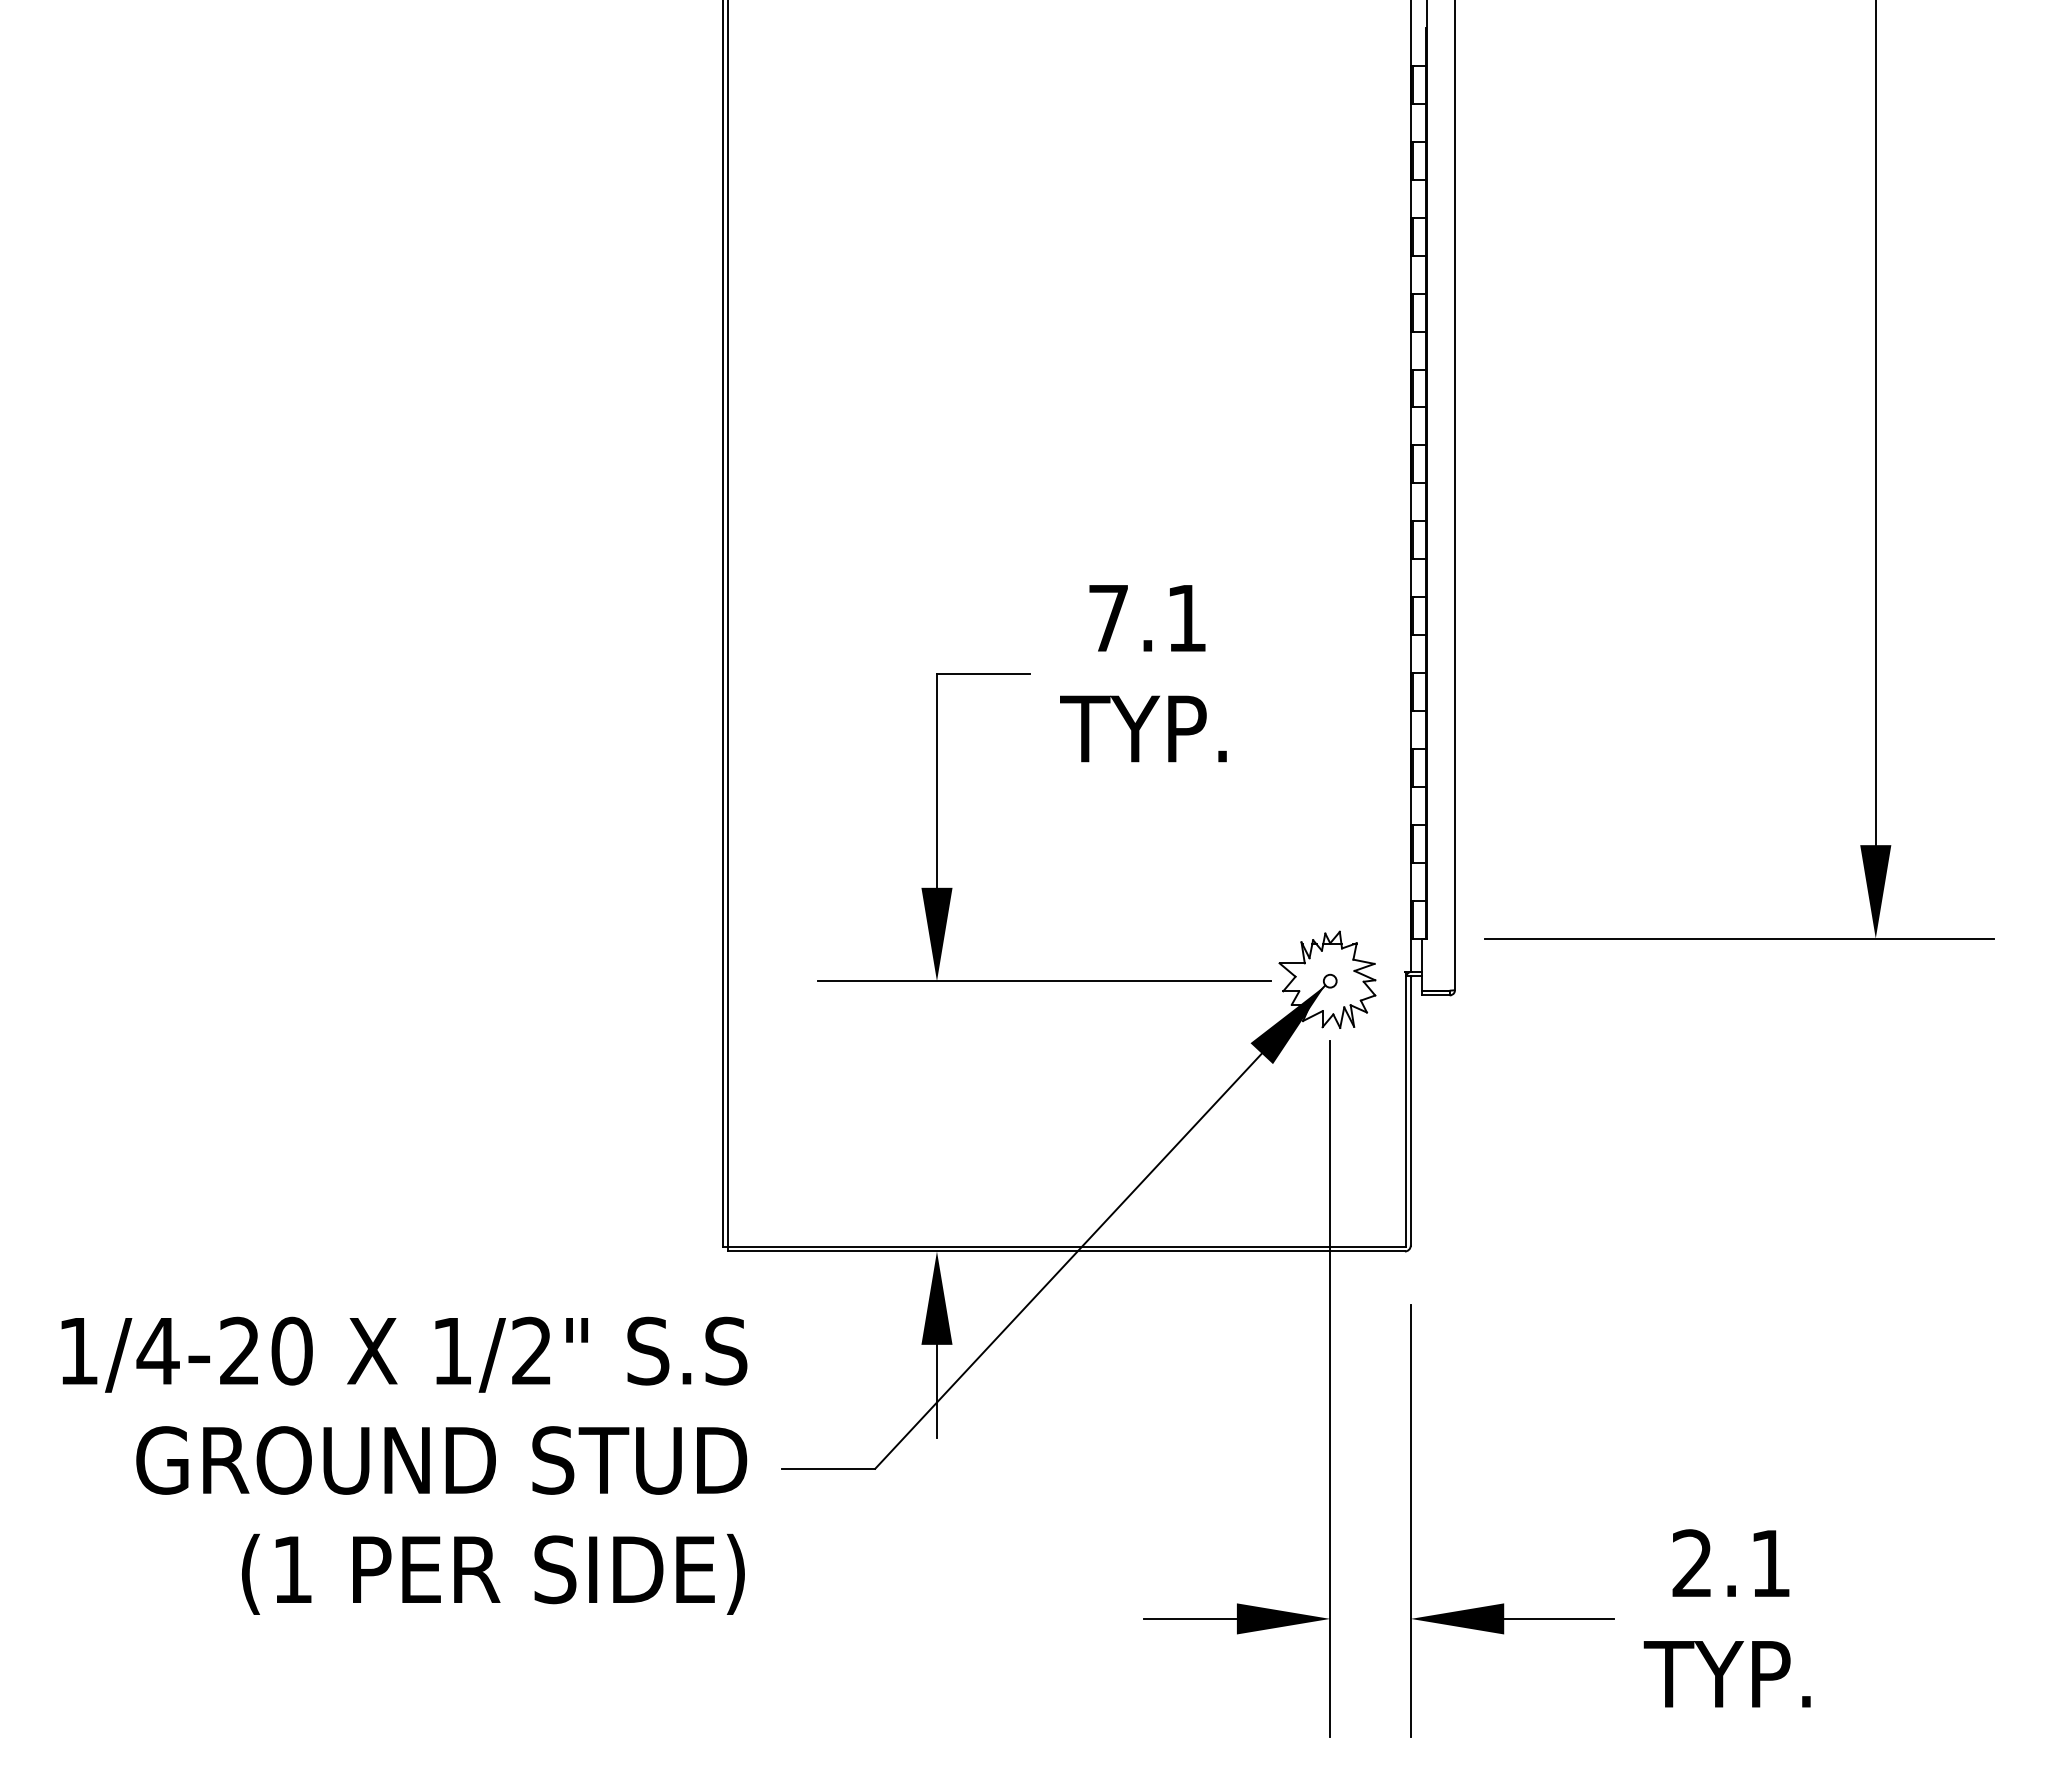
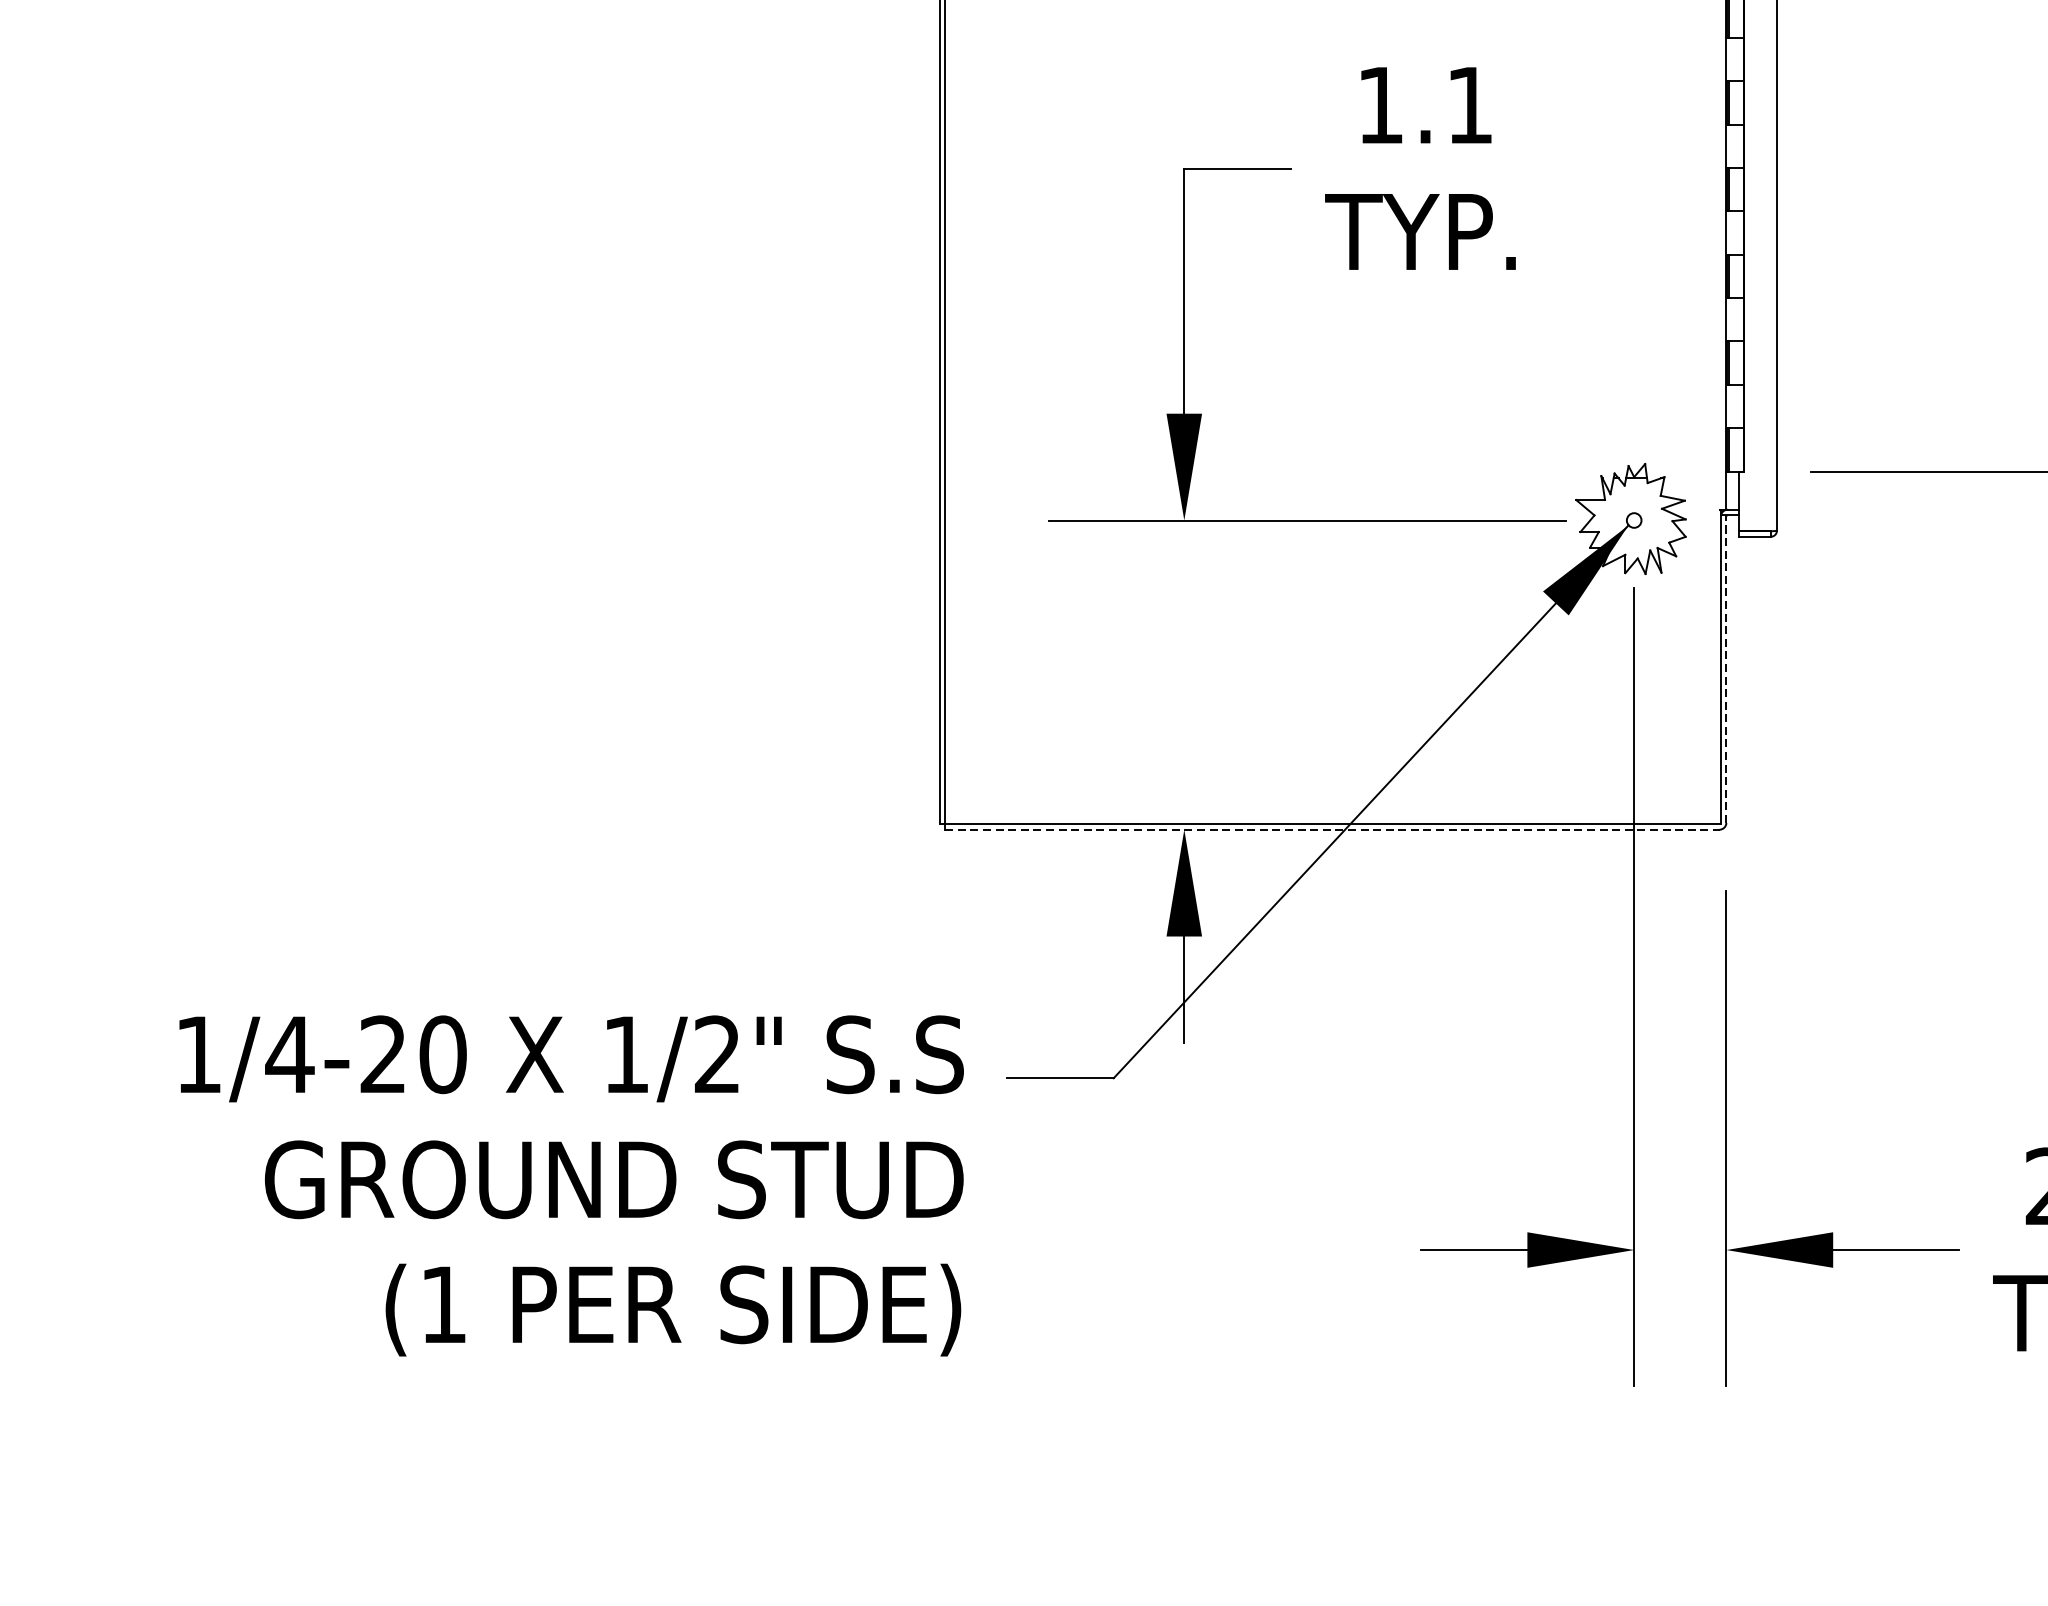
text: (1108, 618) -> (1380, 105), 7.1 -> 1.1
line: (1410, 1111) -> (1726, 669), solid -> dashed
line: (1066, 1251) -> (1332, 829), solid -> dashed
text: (404, 1465) -> (571, 1185), moved

